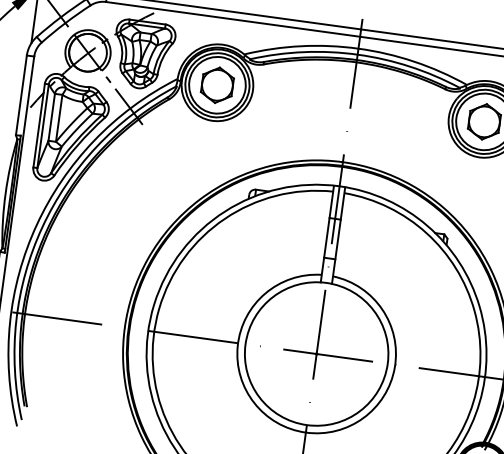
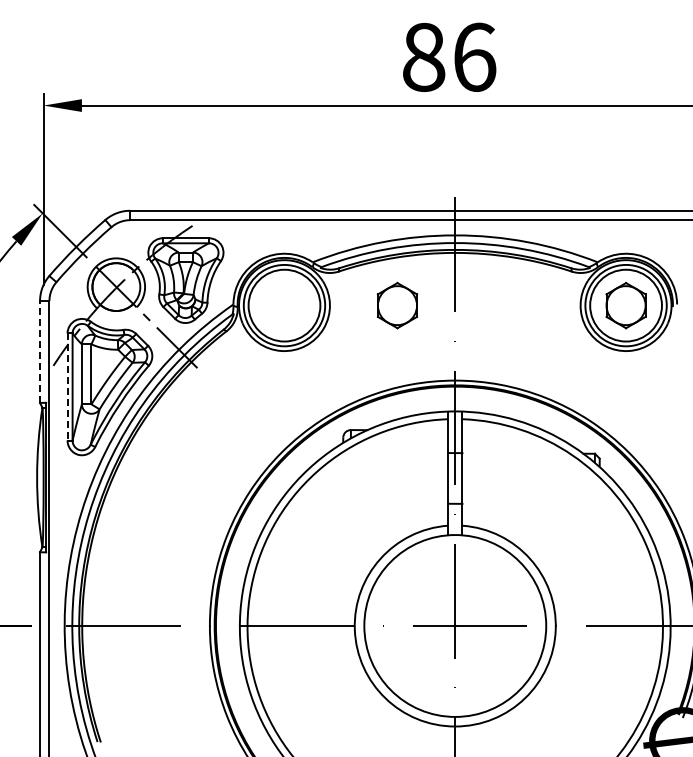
part: (217, 85) -> (397, 305), moved
line: (21, 95) -> (40, 352), solid -> dashed
line: (39, 125) -> (67, 386), solid -> dashed

